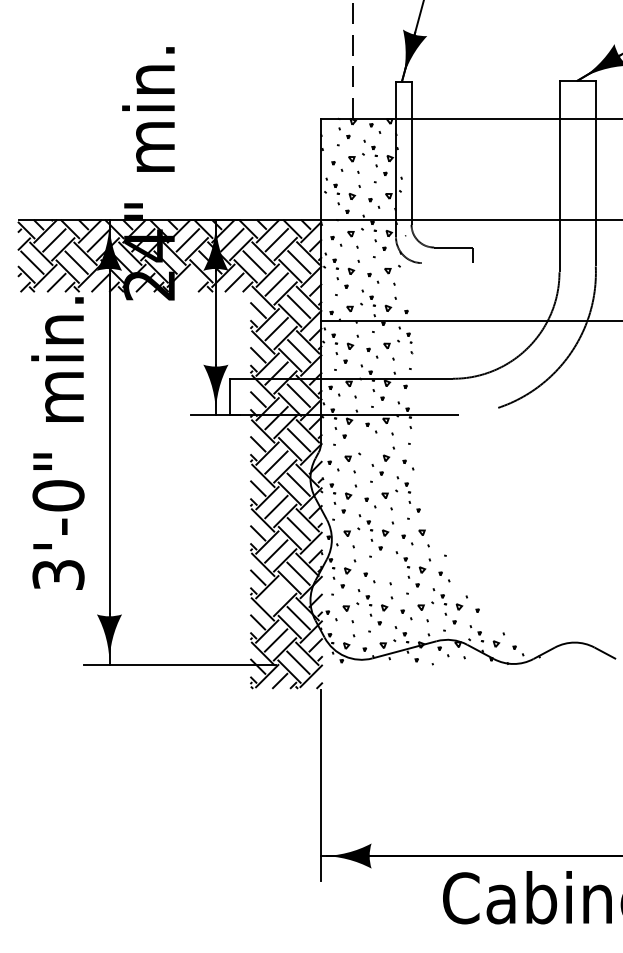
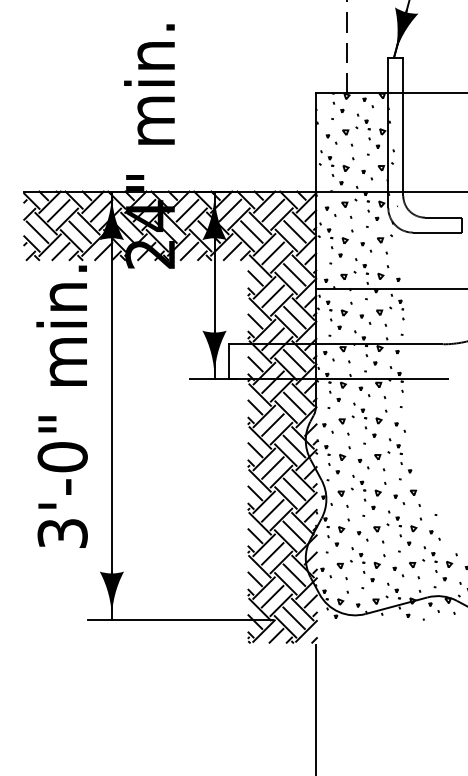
line: (446, 263) -> (436, 233), added
line: (189, 282) -> (189, 251), added
part: (366, 447) -> (359, 410), added
part: (388, 568) -> (381, 527), added
line: (276, 595) -> (272, 553), added

